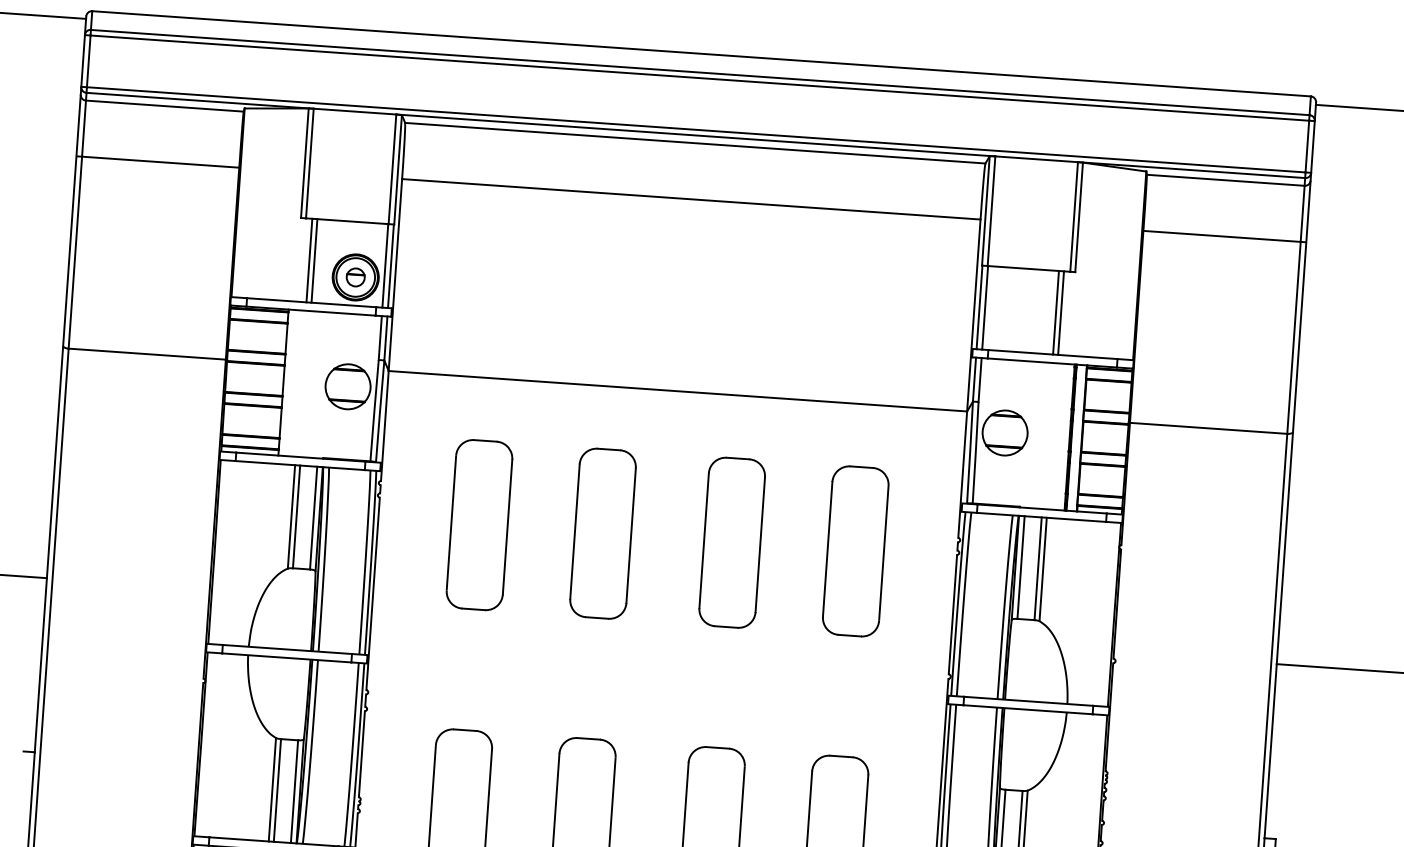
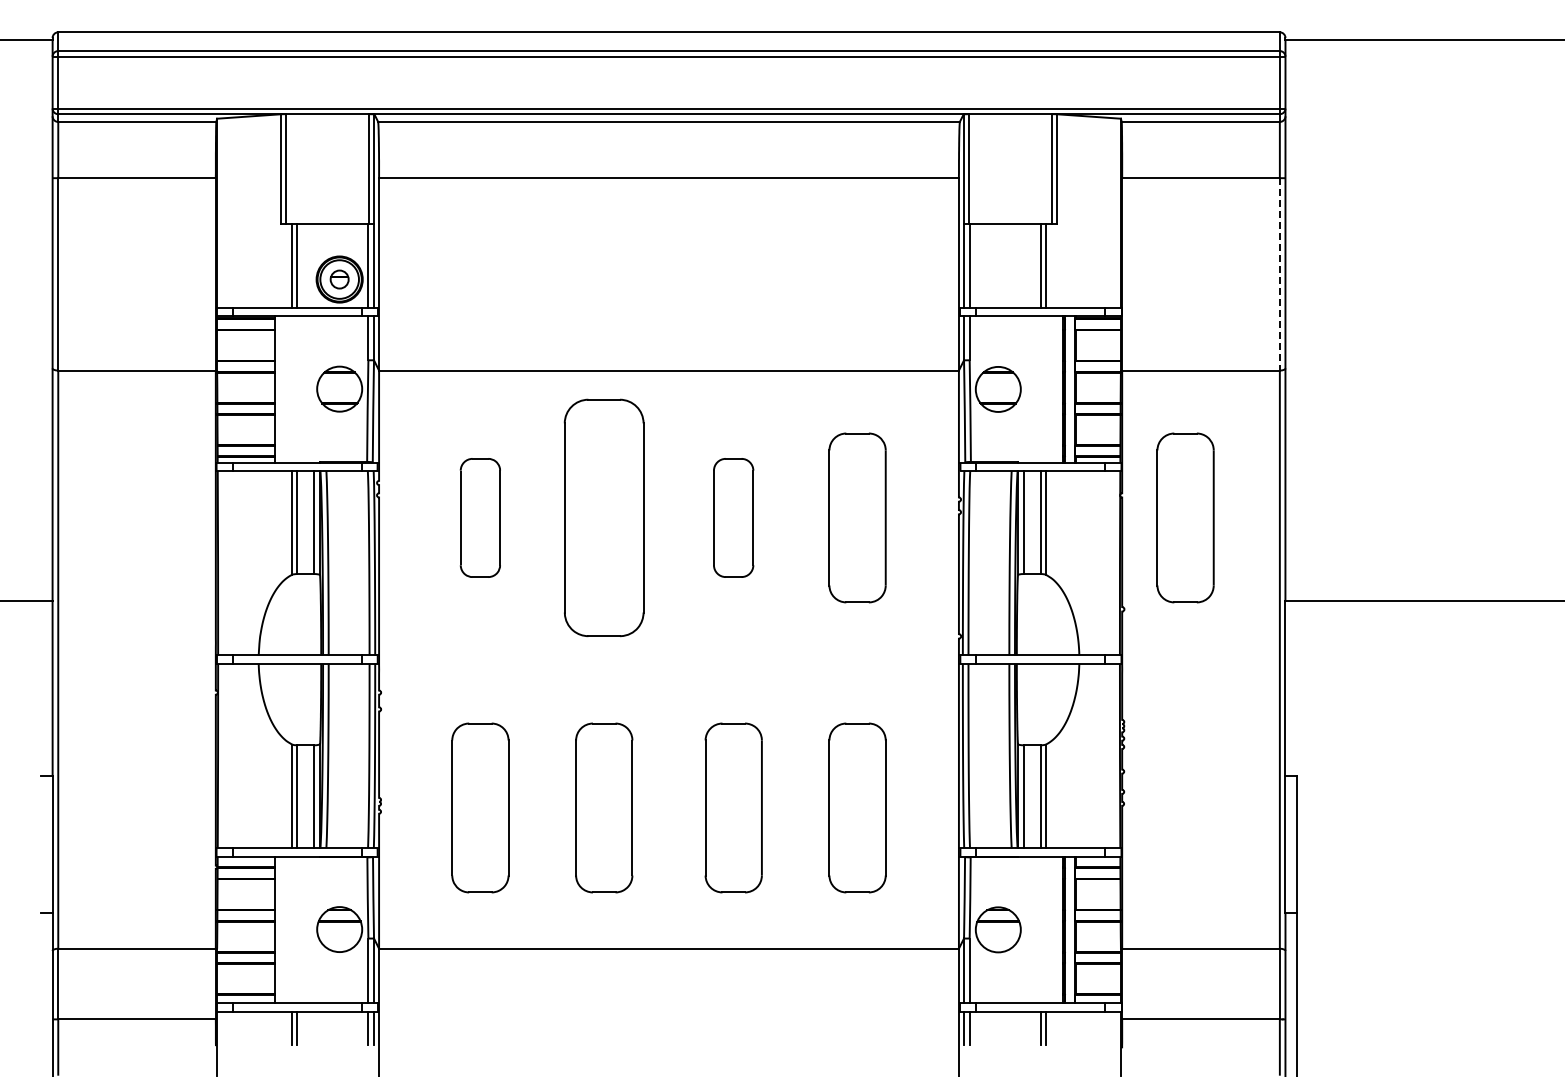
line: (1293, 337) -> (1279, 274), solid -> dashed
part: (479, 524) -> (480, 517), size x0.7
part: (603, 533) -> (604, 517), size x1.4
part: (732, 542) -> (733, 517), size x0.7
part: (1182, 573) -> (1185, 517), added

